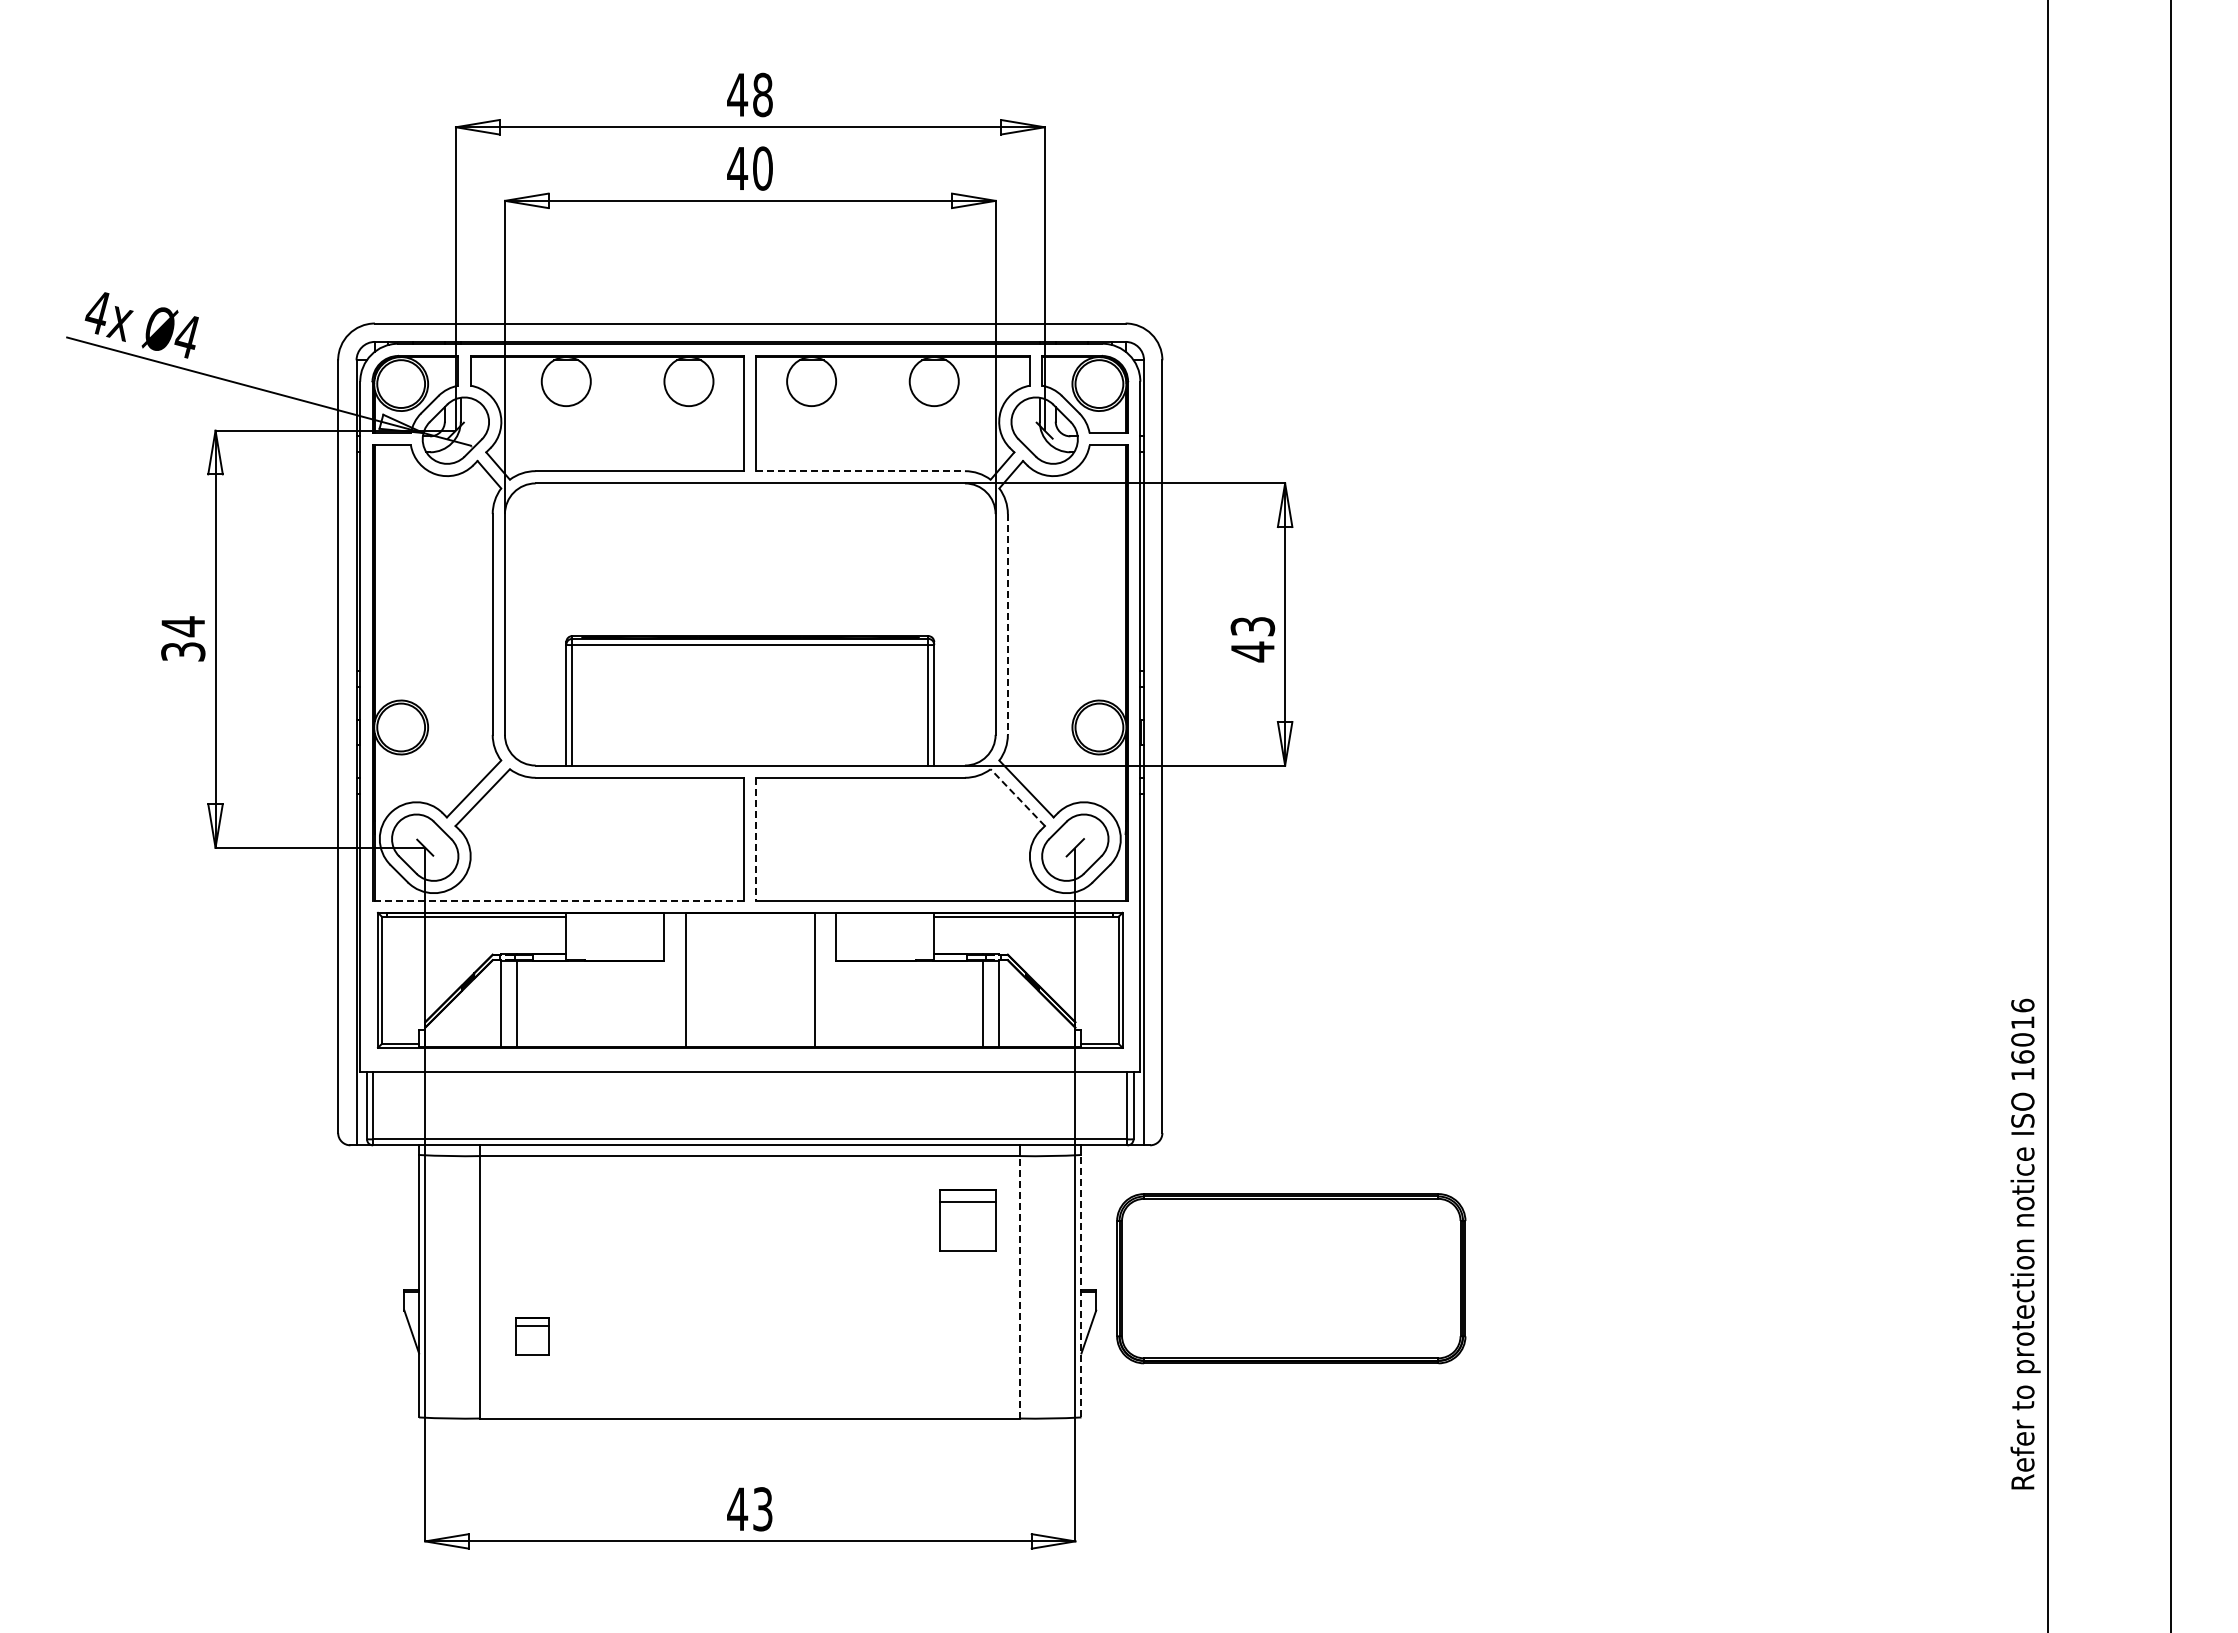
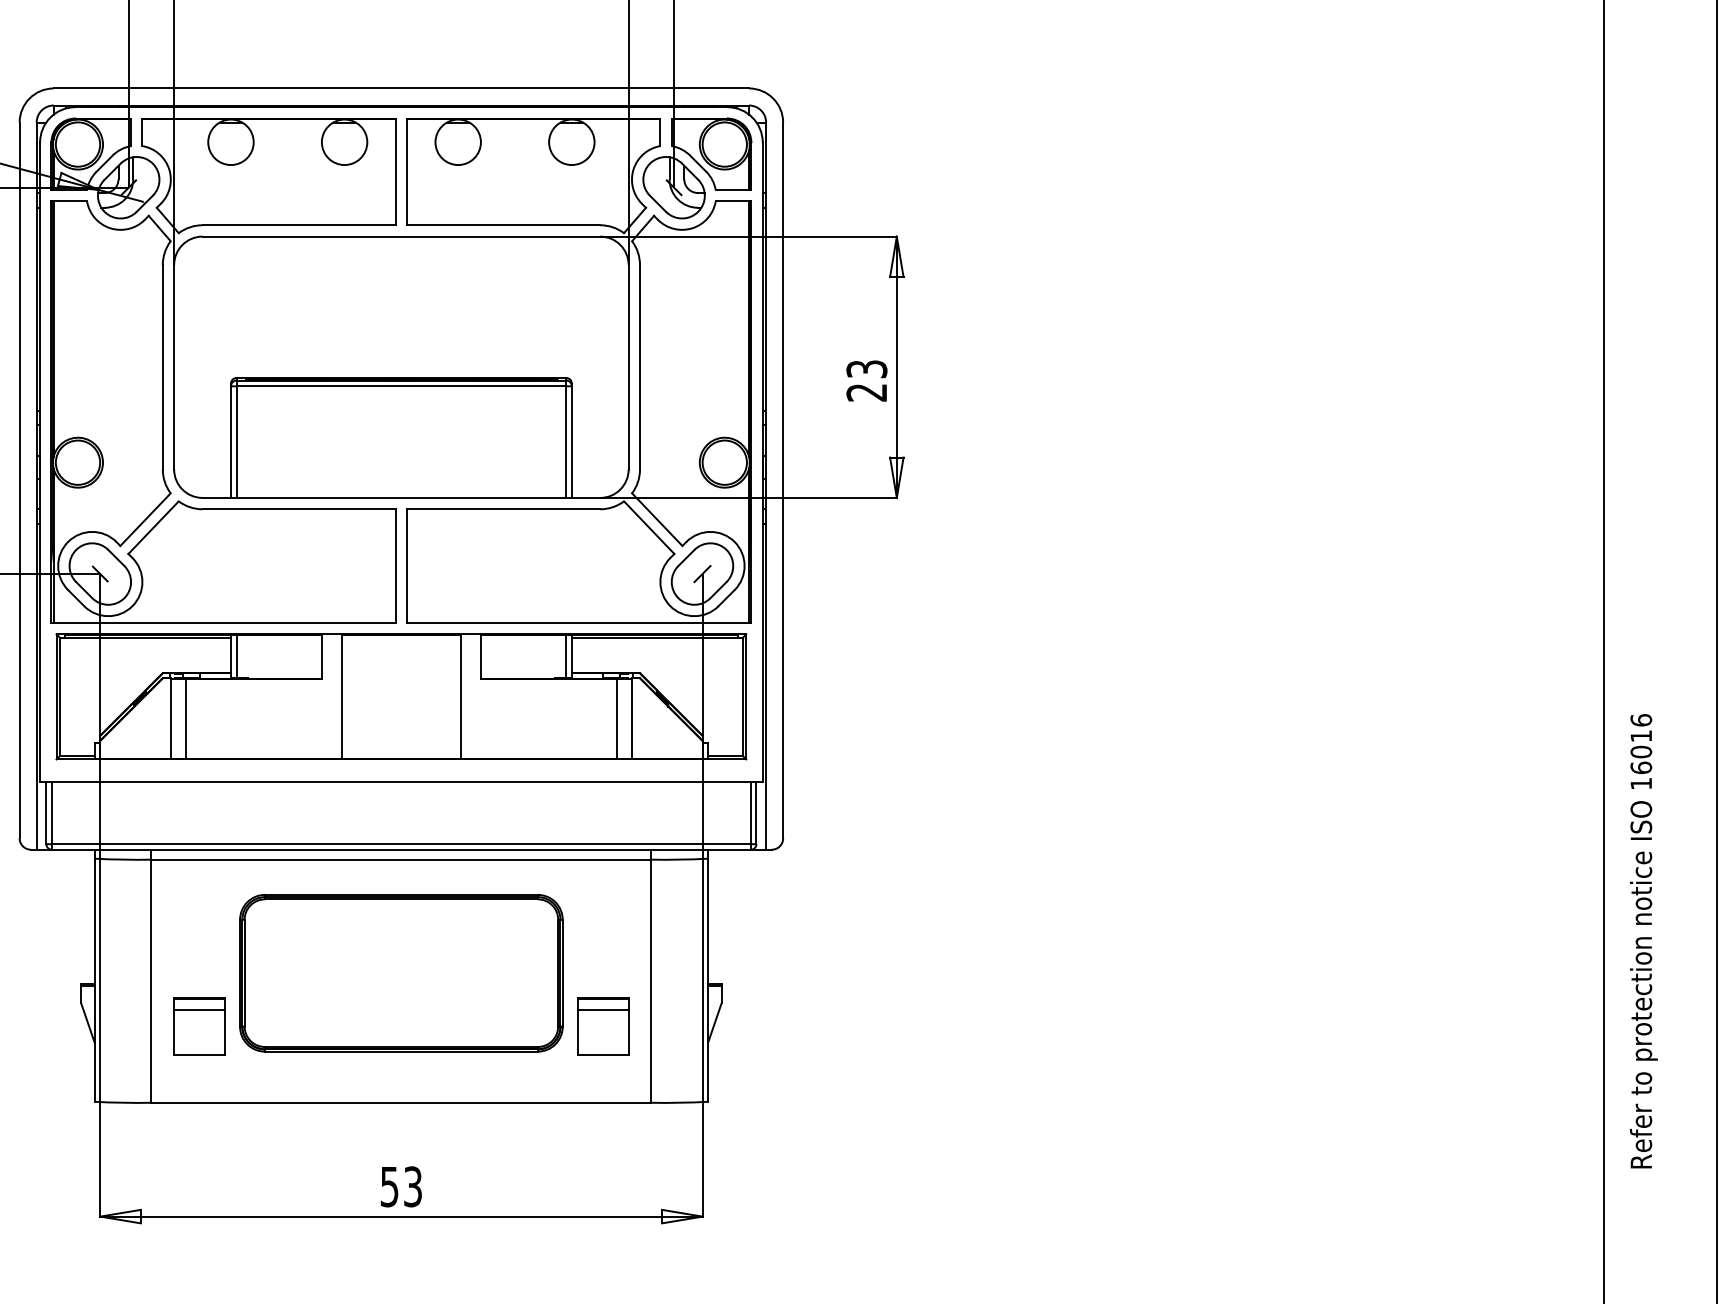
line: (861, 471) -> (504, 225), dashed -> solid
line: (1007, 624) -> (639, 367), dashed -> solid
text: (1252, 651) -> (866, 392), 43 -> 23
line: (1017, 797) -> (648, 527), dashed -> solid
line: (756, 839) -> (407, 566), dashed -> solid
line: (558, 900) -> (223, 622), dashed -> solid
line: (572, 936) -> (236, 656), added
line: (928, 936) -> (566, 656), added
part: (967, 1220) -> (602, 1026), moved
text: (2025, 1243) -> (1643, 940), moved
part: (1291, 1278) -> (401, 973), moved
line: (1081, 1285) -> (708, 979), dashed -> solid
line: (1020, 1286) -> (651, 980), dashed -> solid
part: (532, 1336) -> (199, 1026), size x1.67
text: (737, 1509) -> (389, 1187), 43 -> 53

